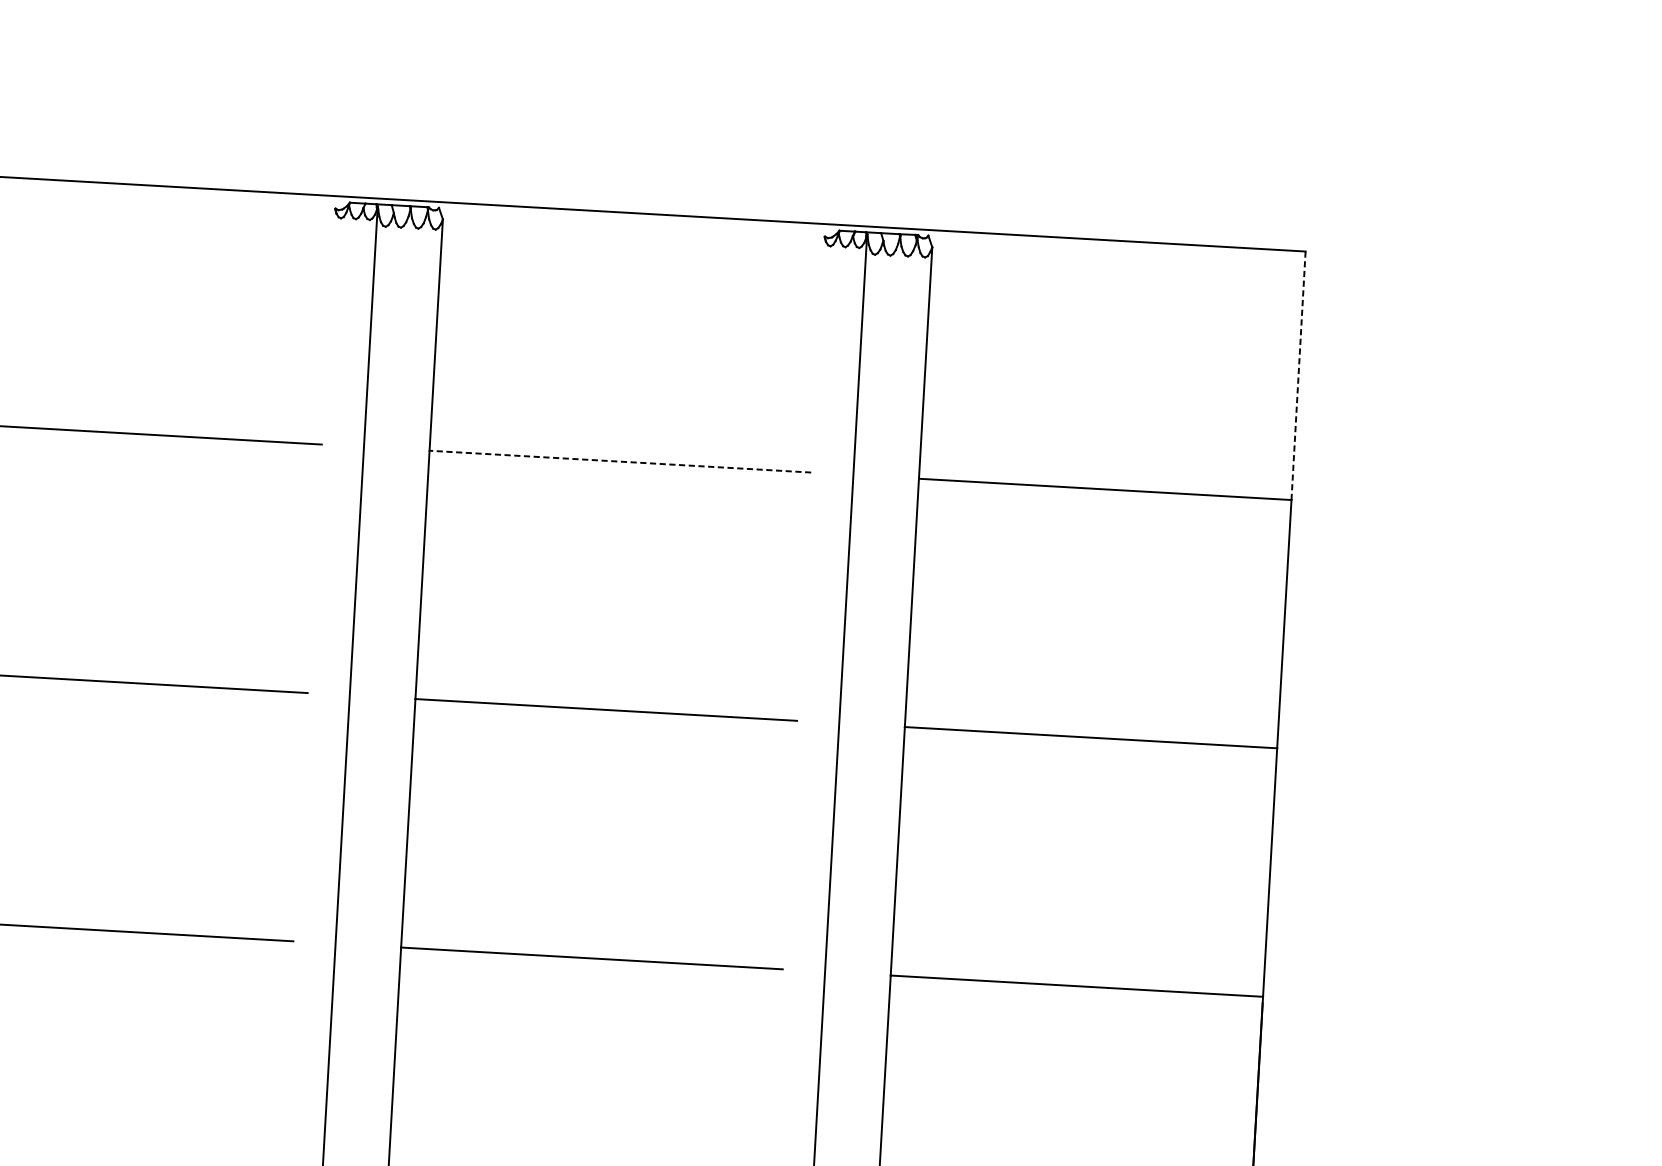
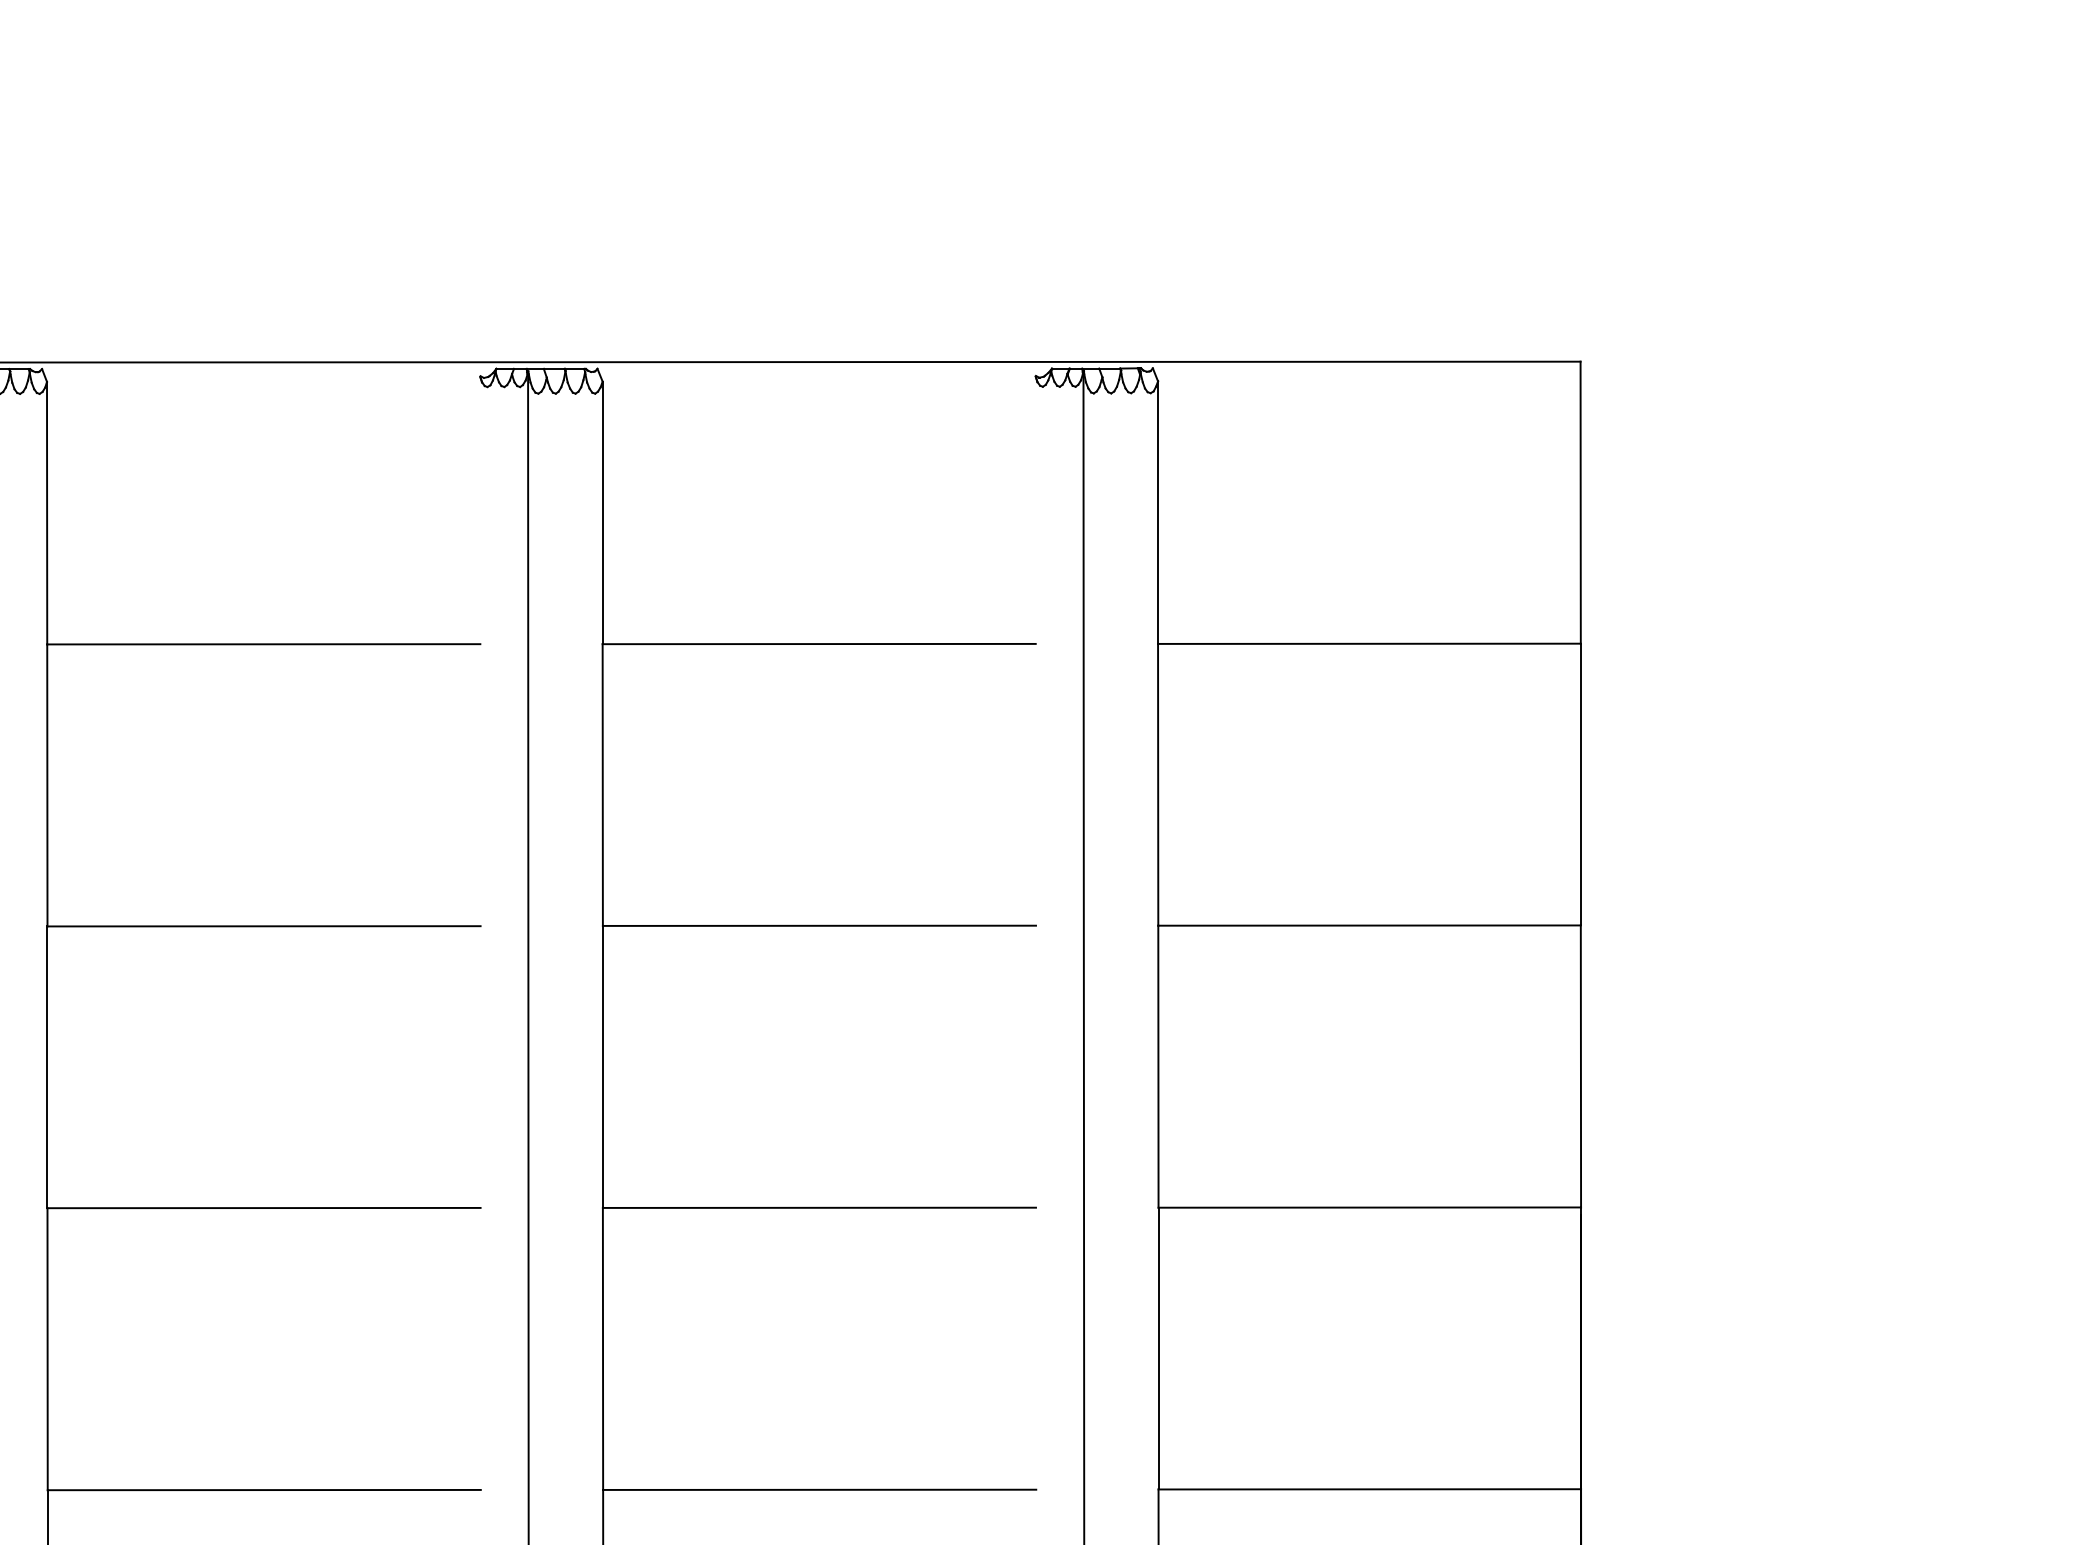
line: (1298, 375) -> (1580, 502), dashed -> solid
line: (620, 462) -> (819, 644), dashed -> solid

